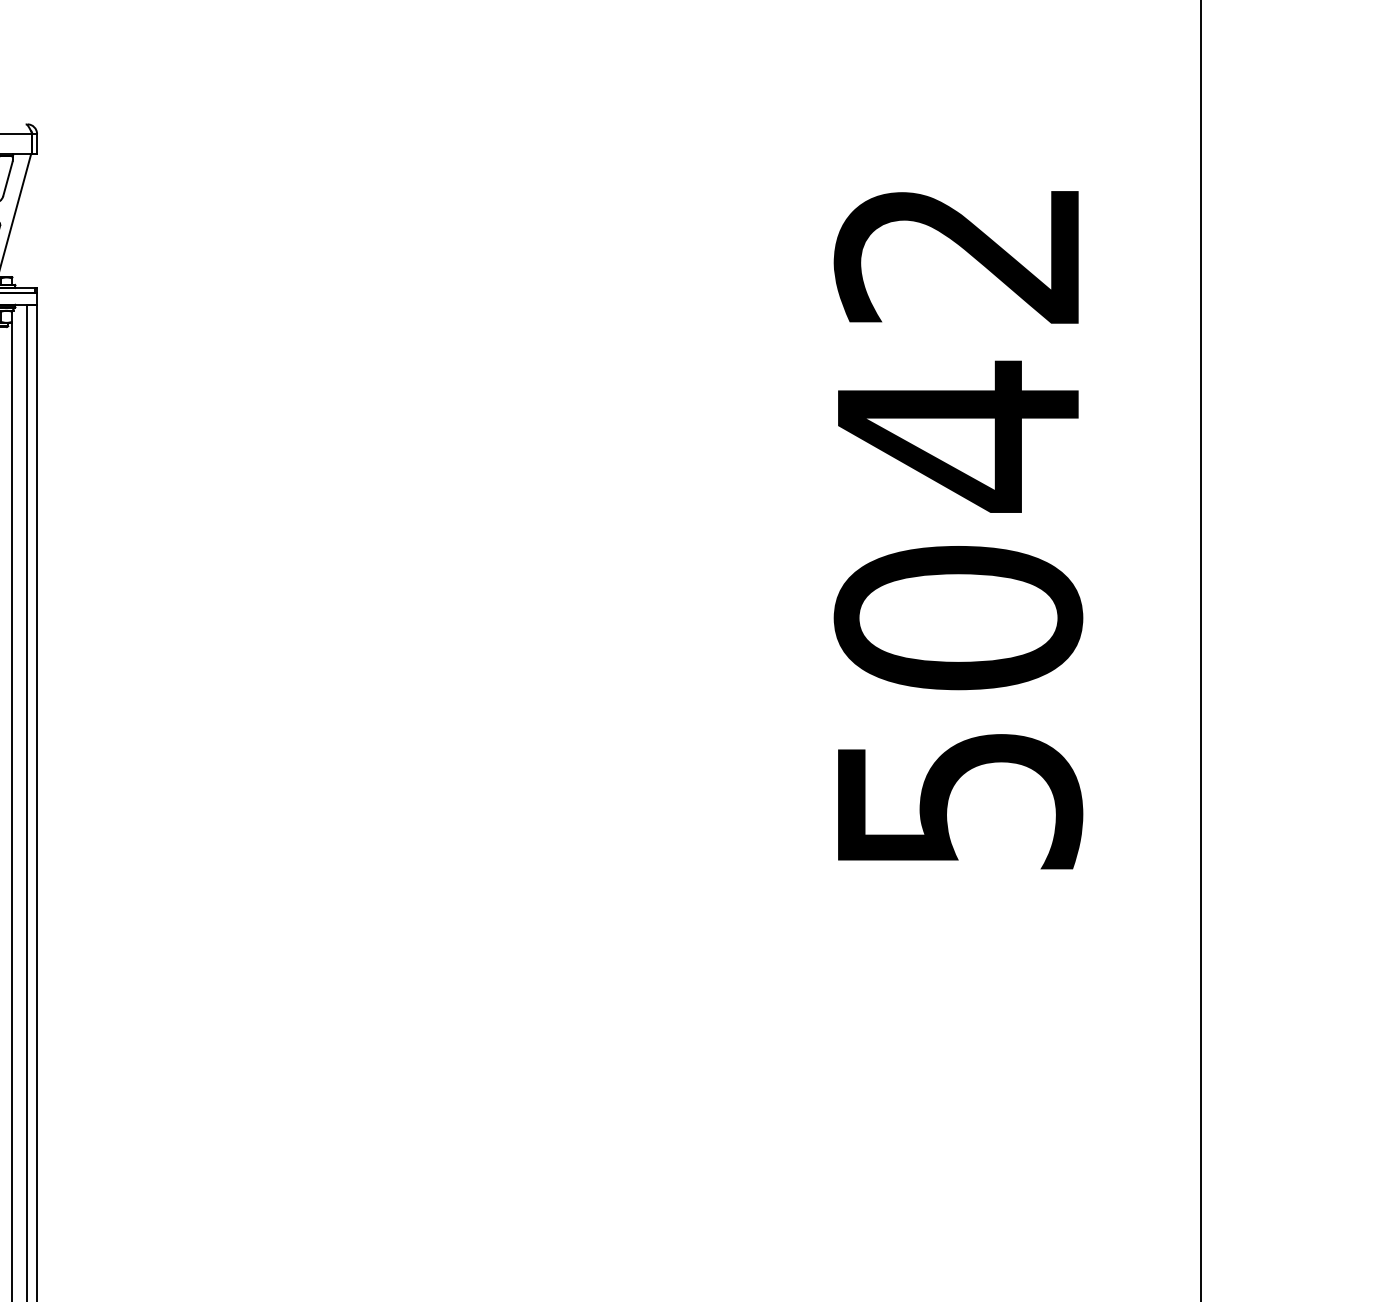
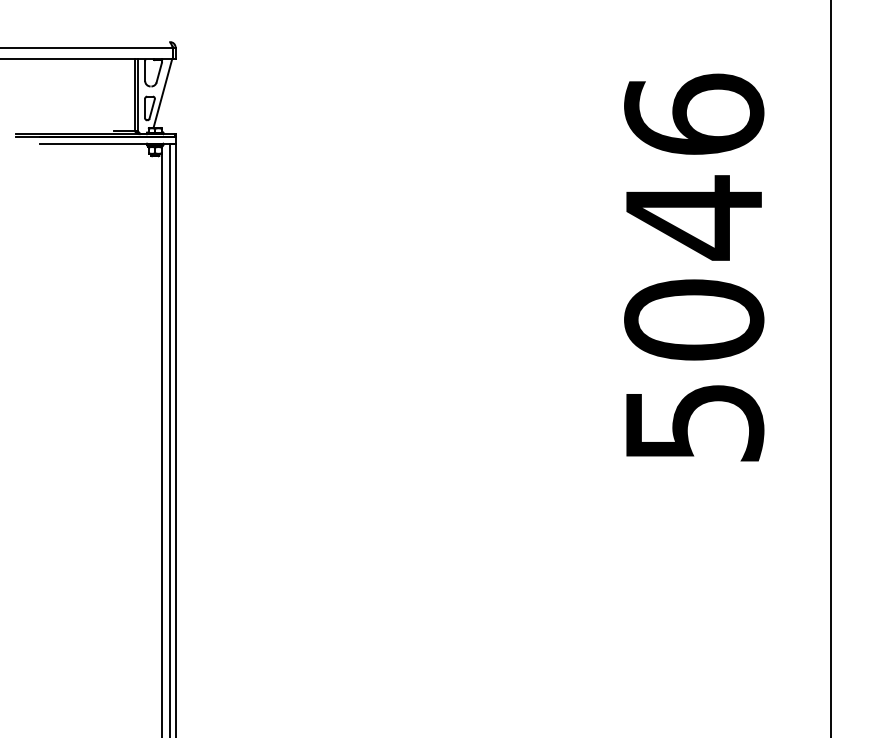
text: (958, 251) -> (694, 113), 5042 -> 5046

